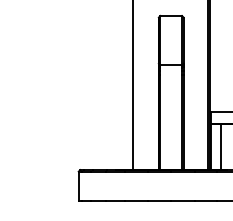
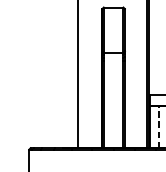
line: (220, 146) -> (158, 126), solid -> dashed

